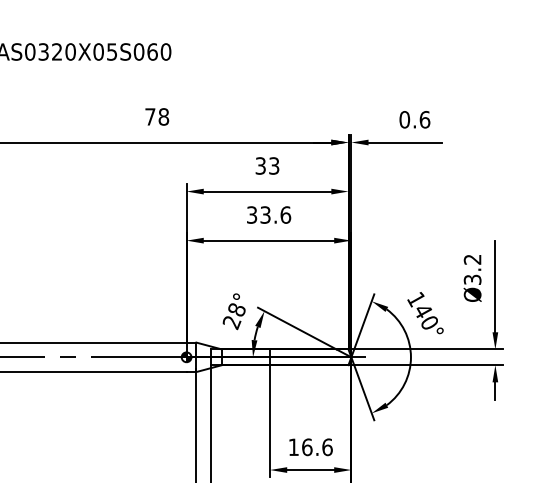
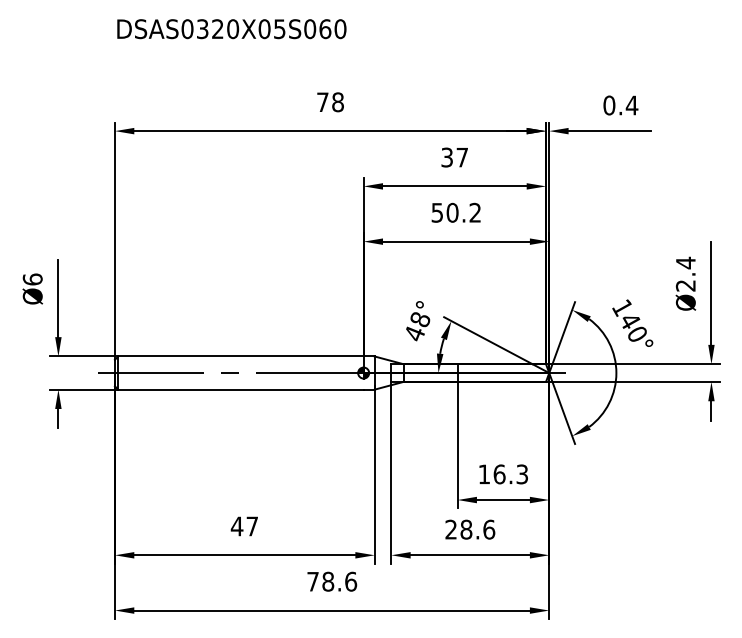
text: (424, 119) -> (631, 105), 0.6 -> 0.4
text: (274, 165) -> (462, 157), 33 -> 37
text: (269, 214) -> (456, 212), 33.6 -> 50.2
text: (472, 268) -> (685, 273), Ø3.2 -> Ø2.4
text: (231, 323) -> (414, 334), 28° -> 48°
text: (327, 447) -> (522, 474), 16.6 -> 16.3

